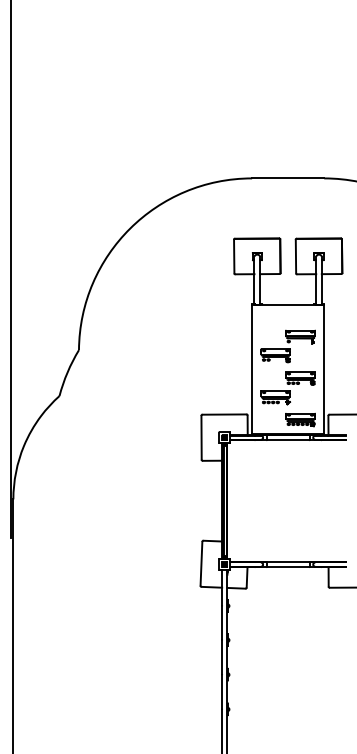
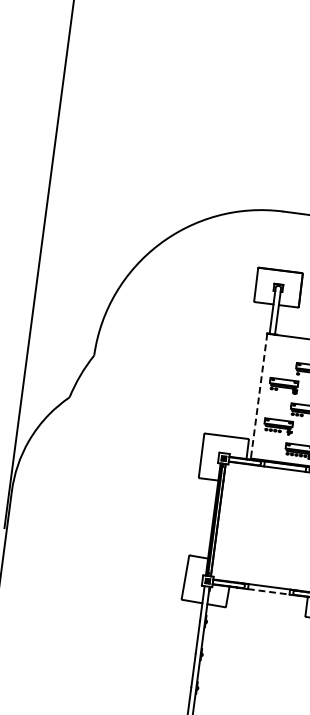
line: (252, 369) -> (259, 396), solid -> dashed
line: (288, 567) -> (269, 592), solid -> dashed

